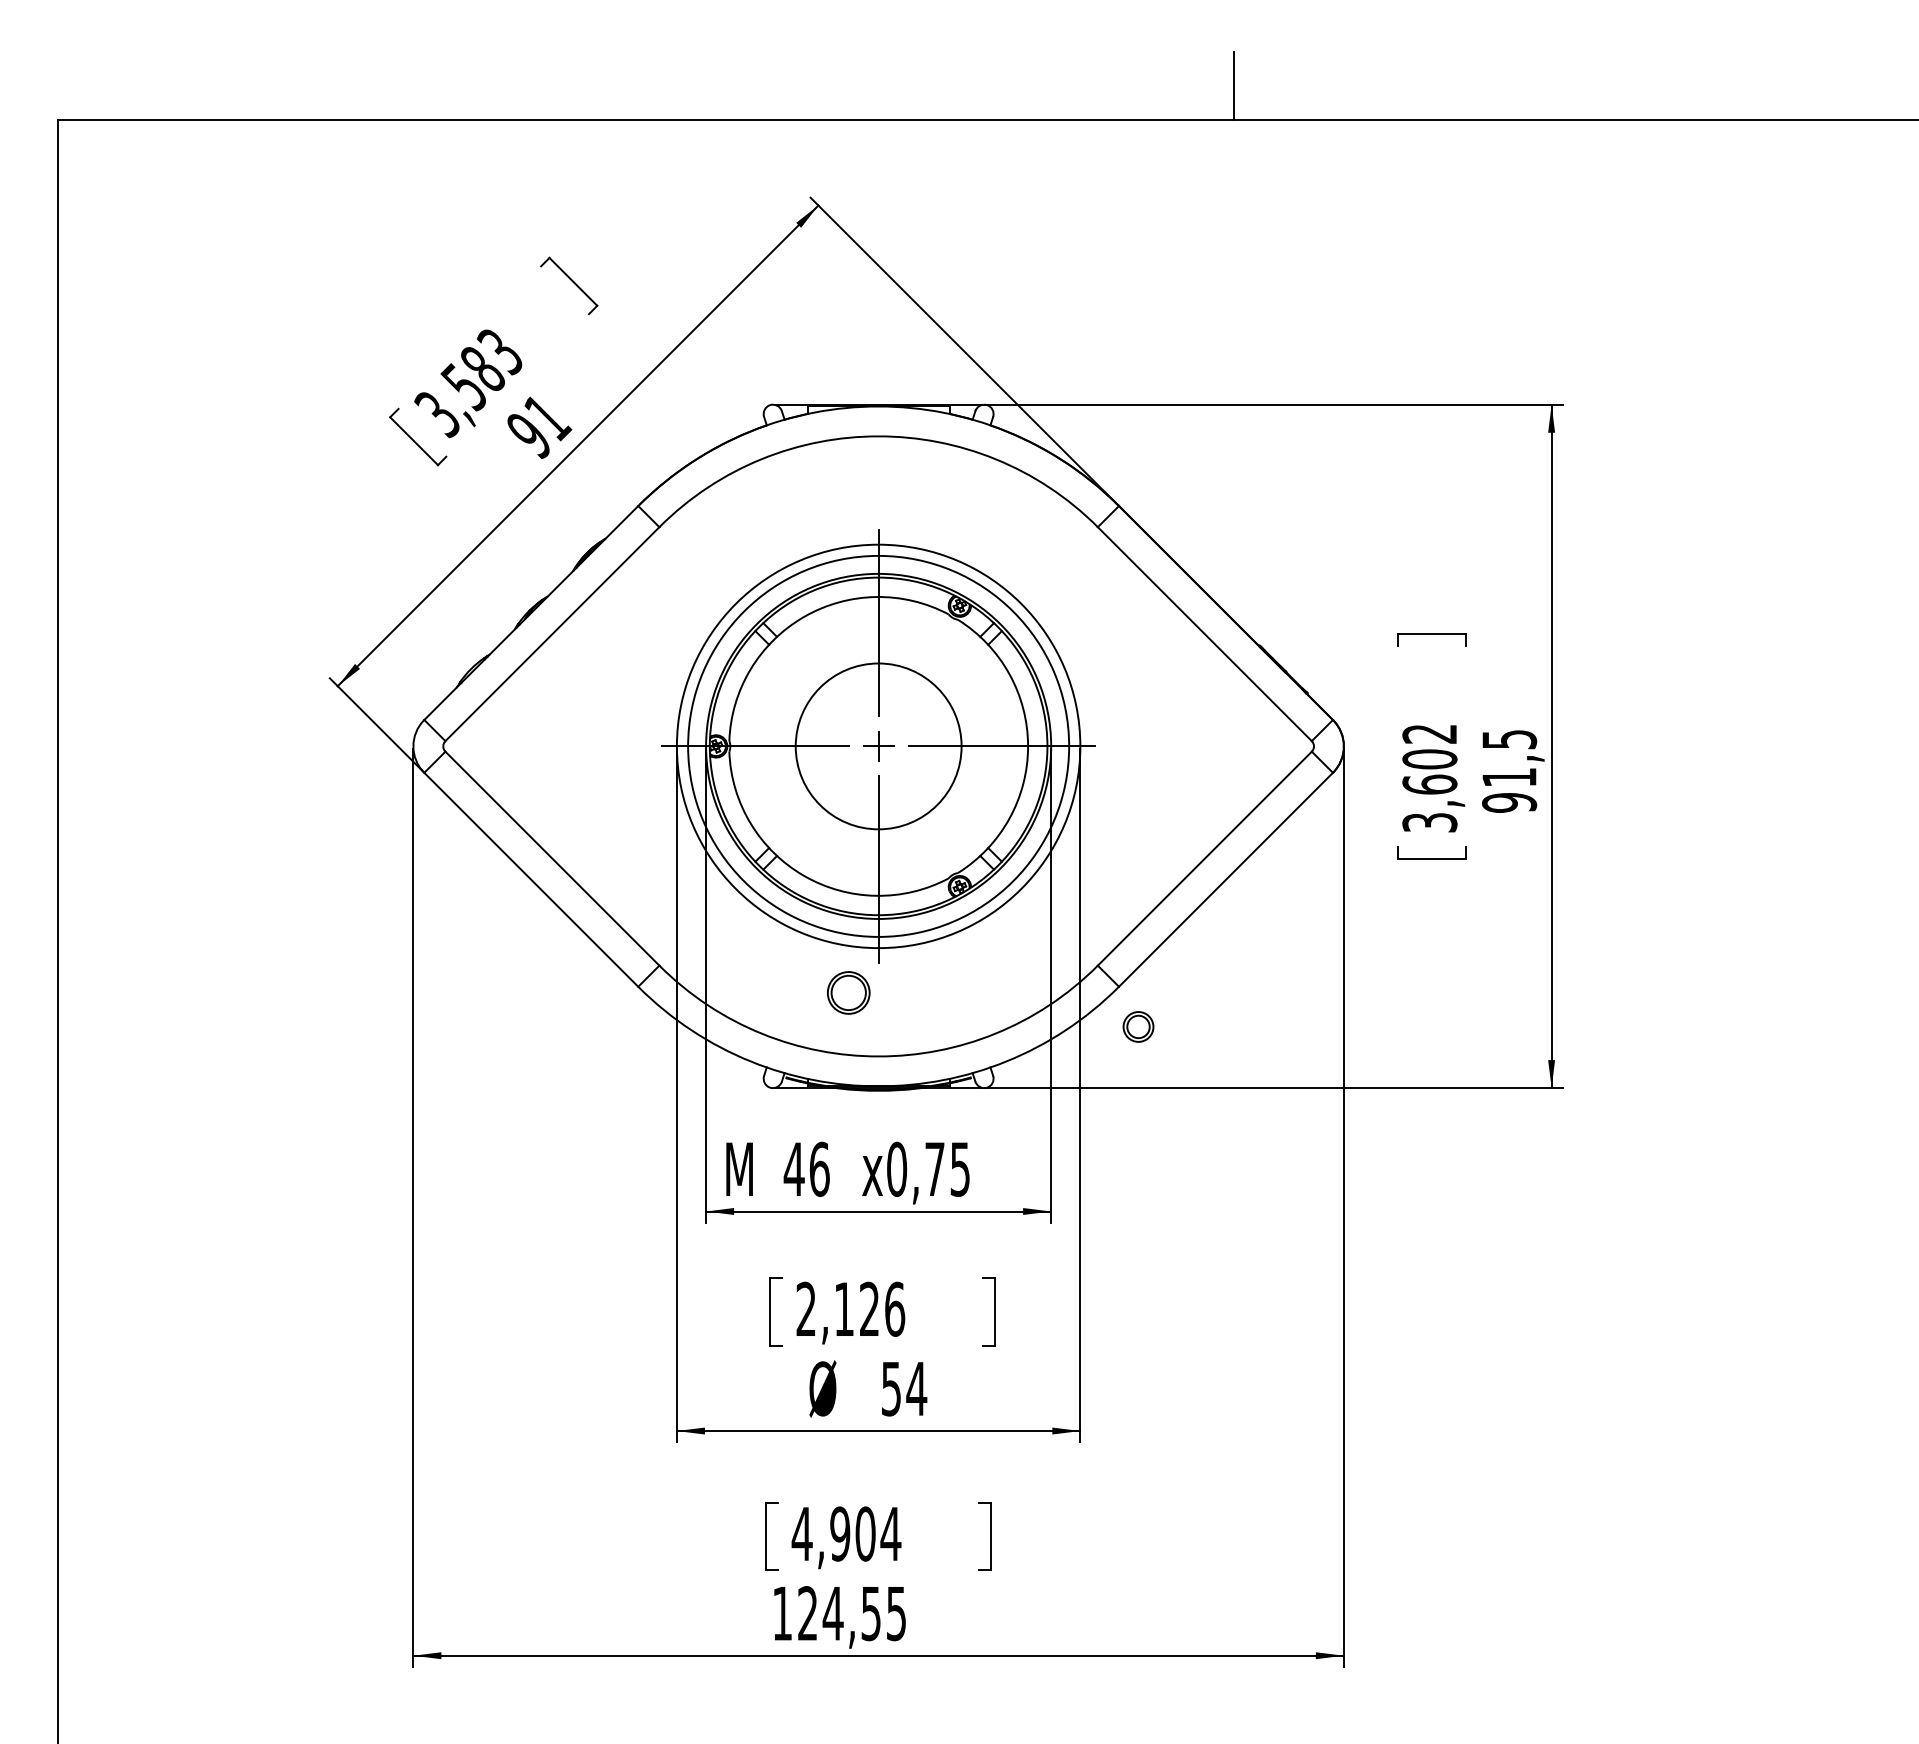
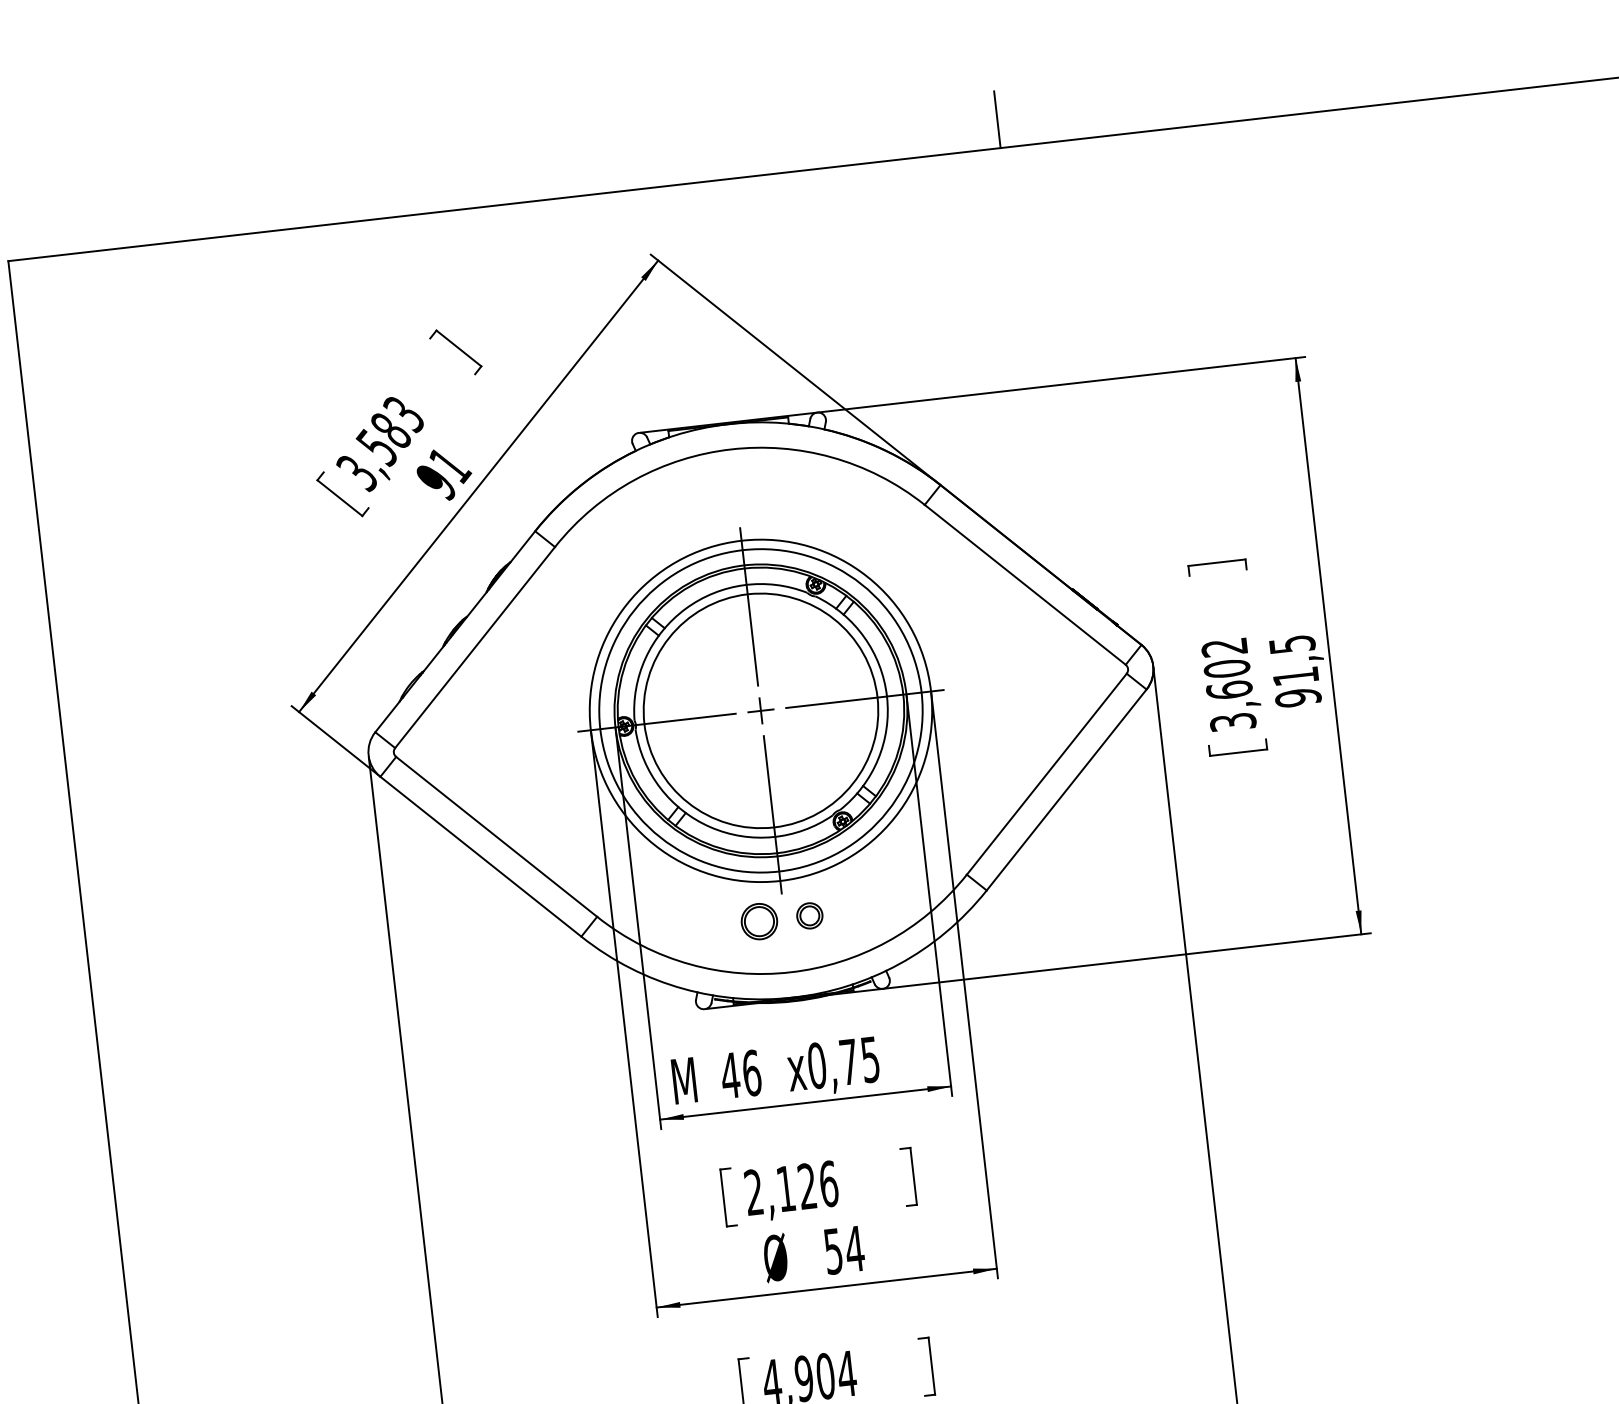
circle: (878, 746) -> (760, 710), size x1.67
part: (1138, 1026) -> (809, 915), moved

